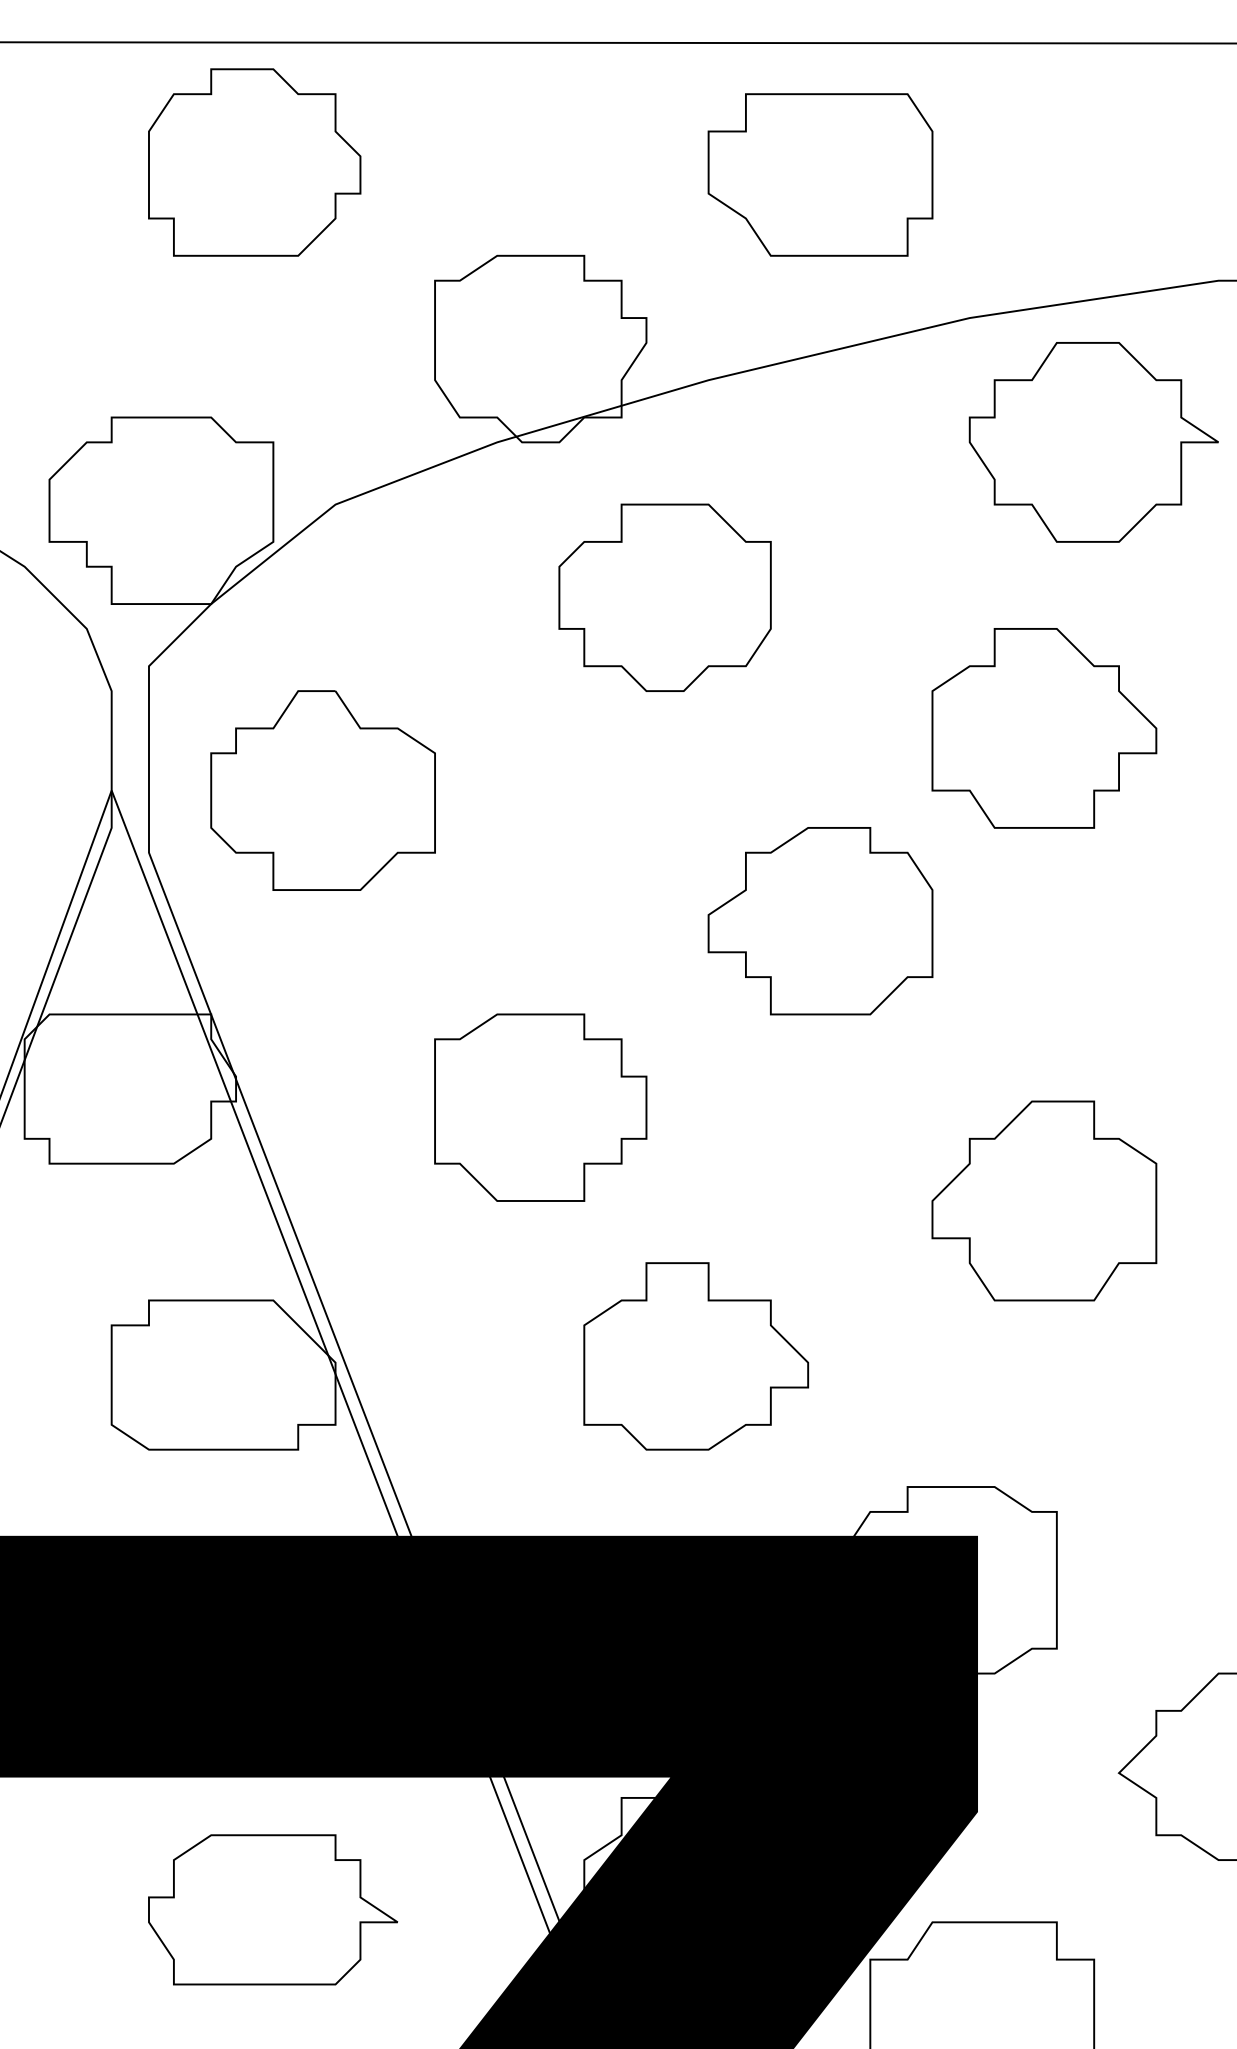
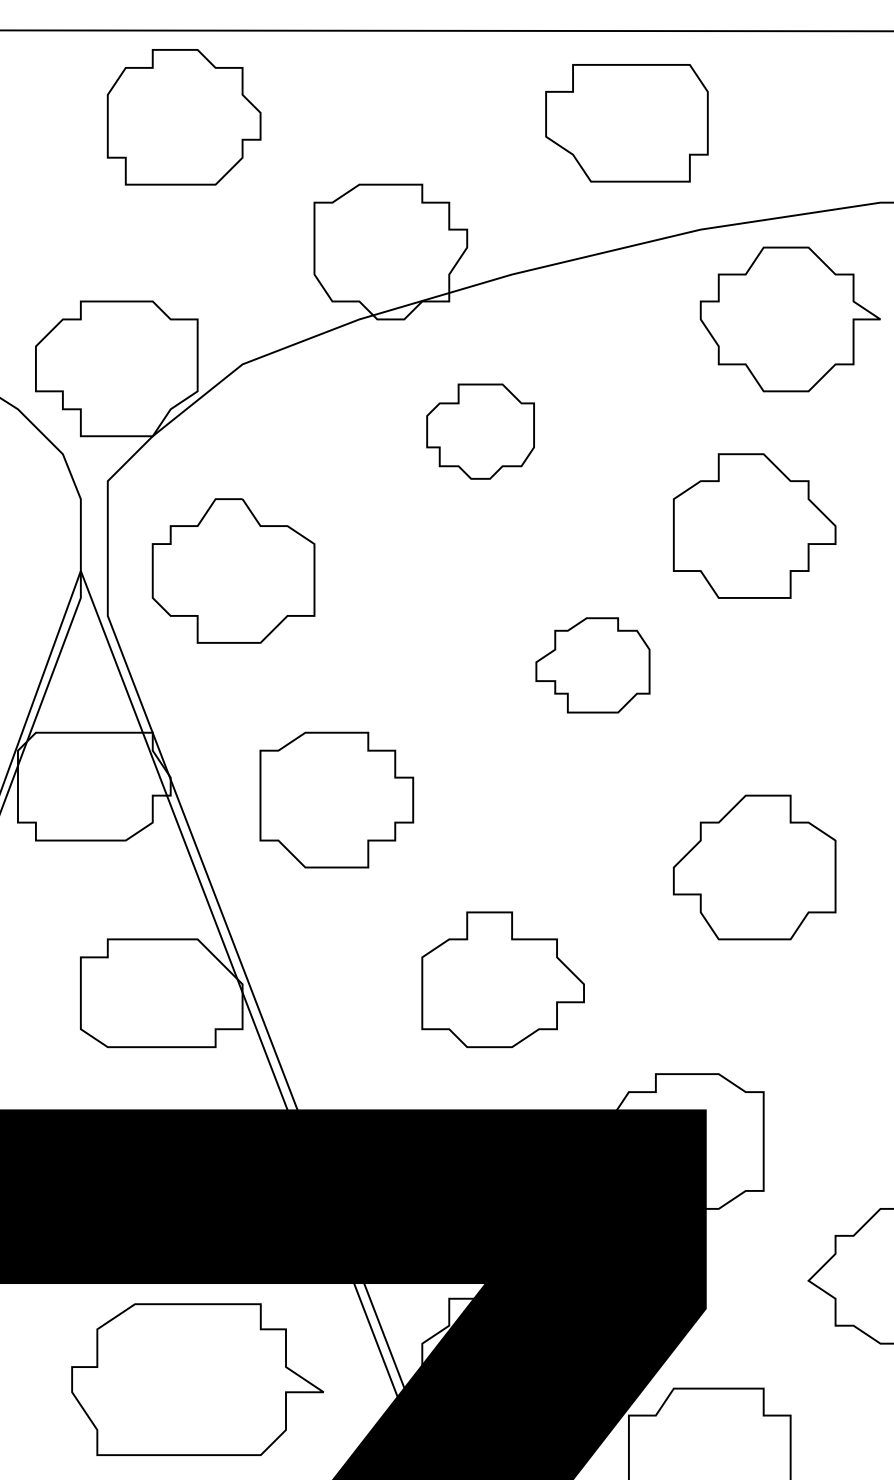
part: (819, 175) -> (626, 123), moved
part: (664, 597) -> (480, 431), size x0.7
part: (819, 921) -> (592, 665), size x0.7
part: (540, 1106) -> (336, 799), moved
part: (271, 1909) -> (196, 1379), size x1.4

